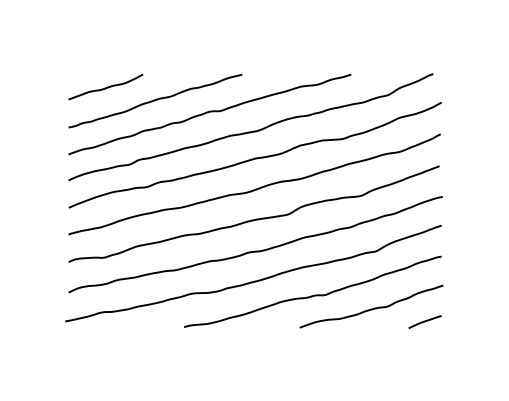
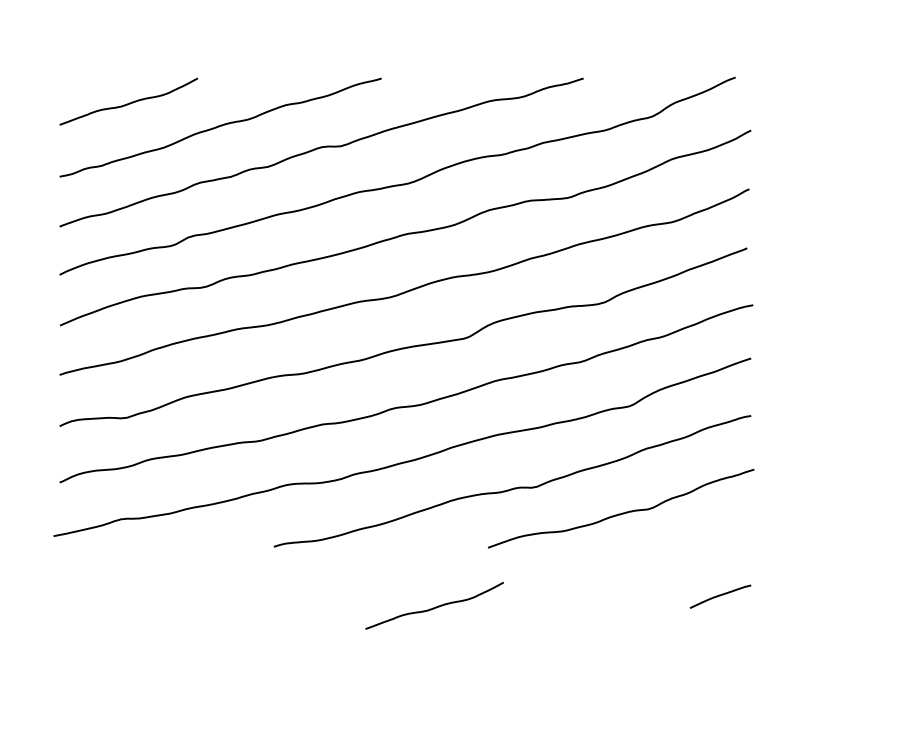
line: (424, 321) -> (719, 595), moved
curve: (270, 359) -> (433, 606), added

